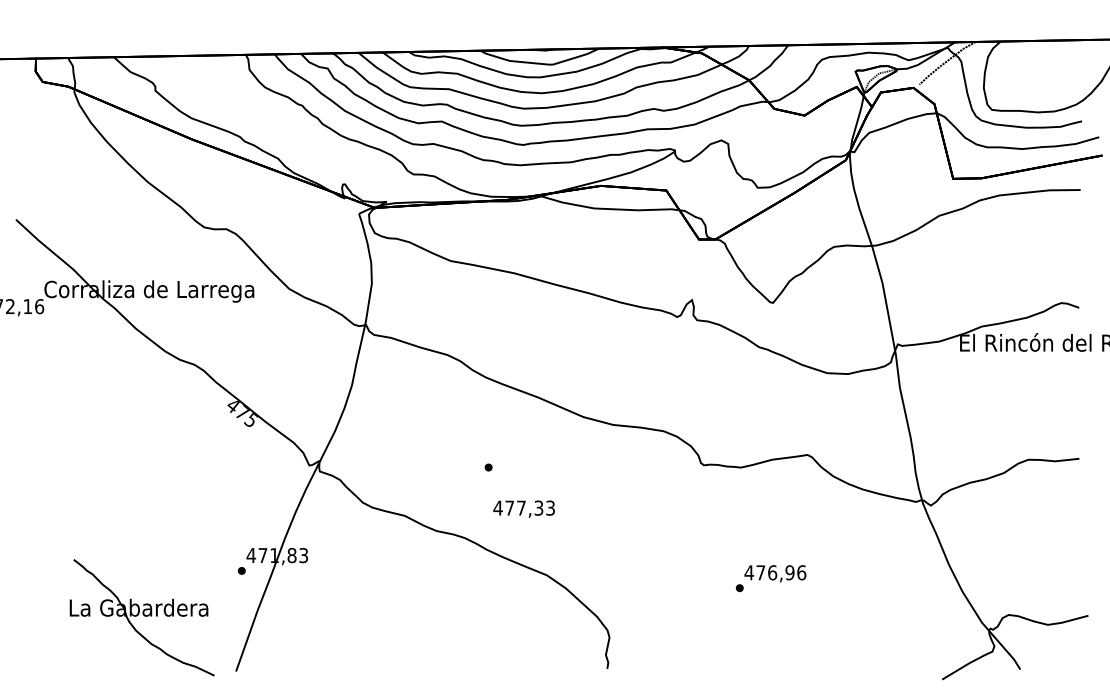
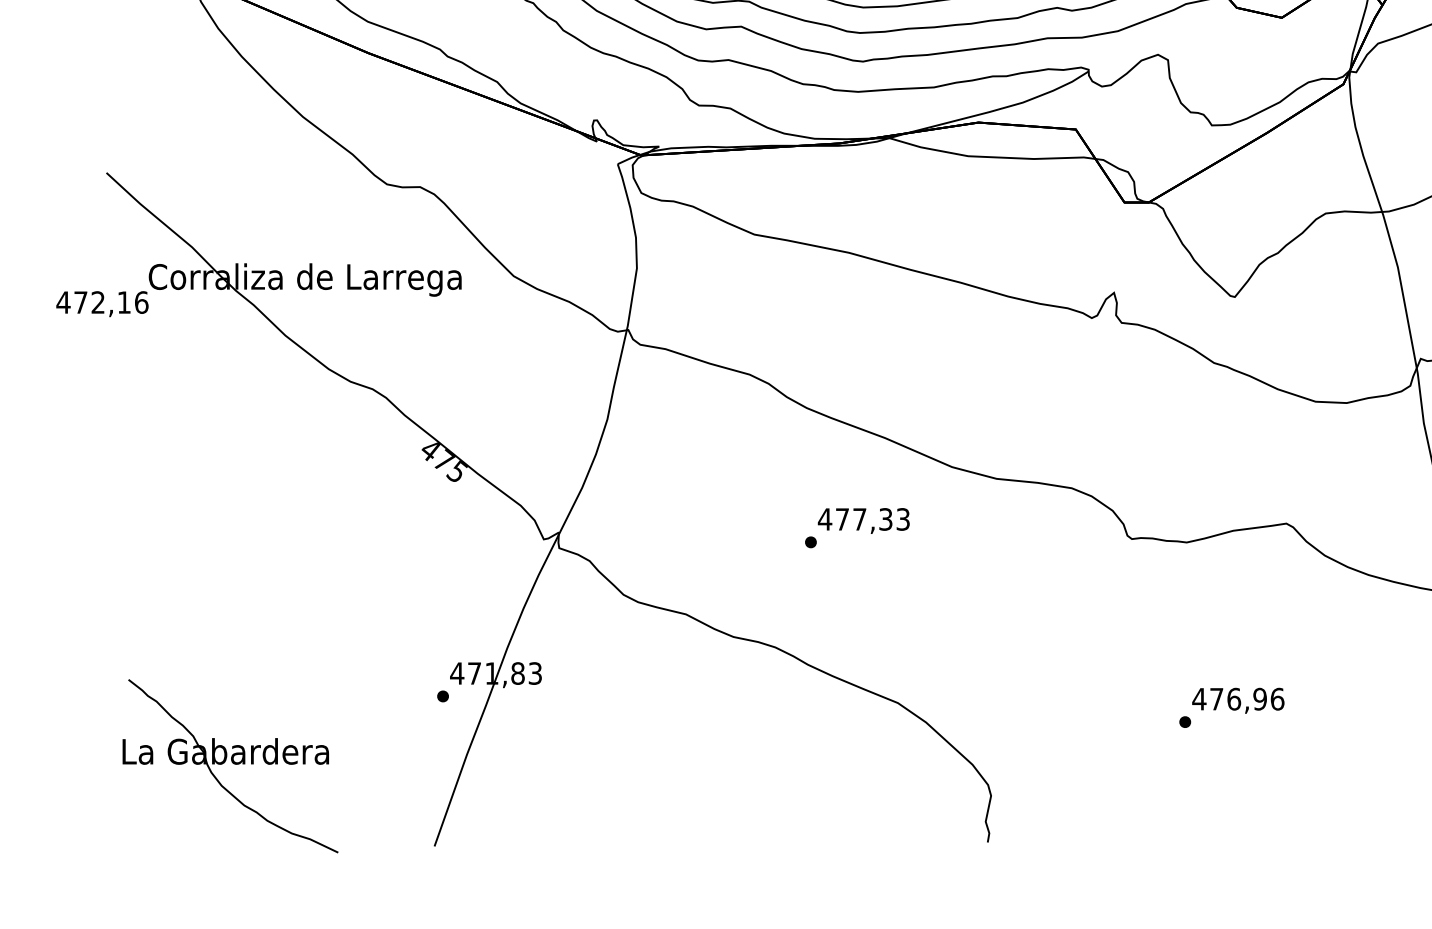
text: (523, 508) -> (862, 519), moved
part: (141, 617) -> (229, 765), moved

